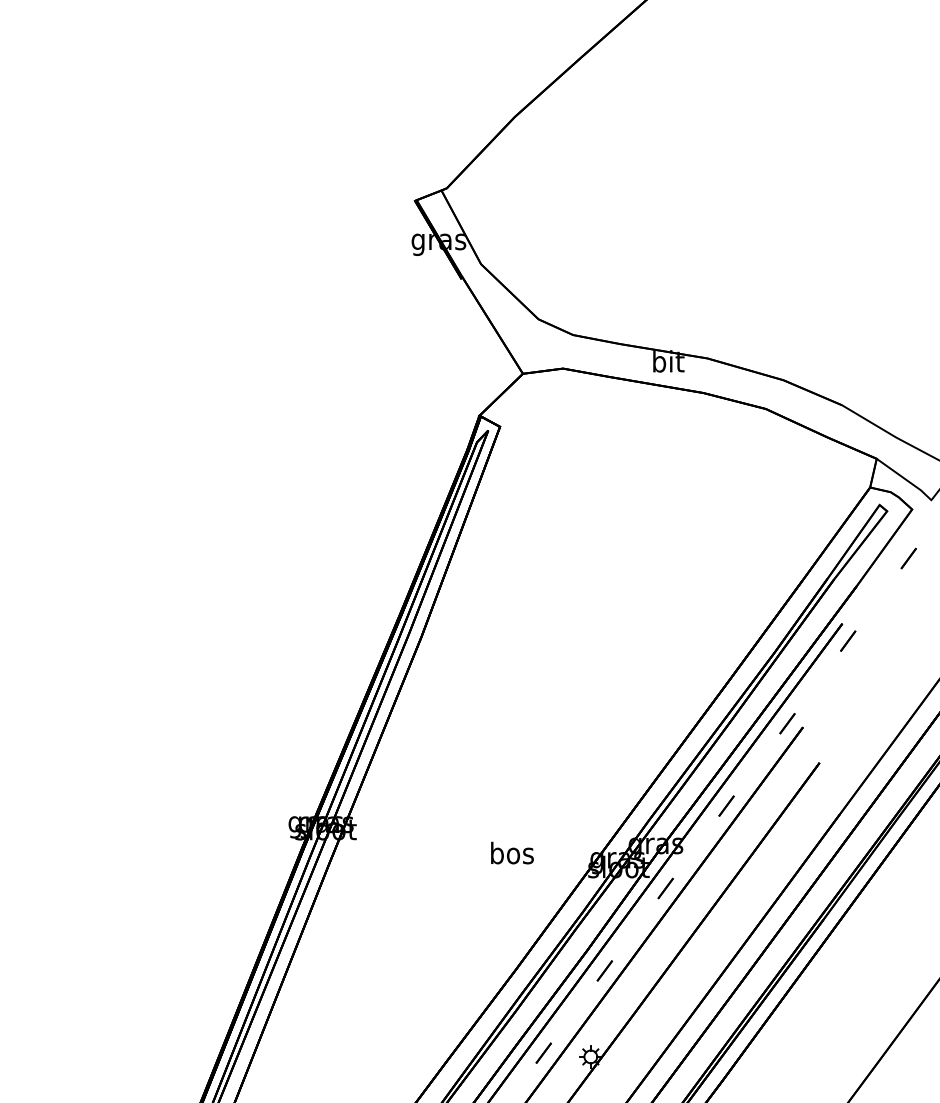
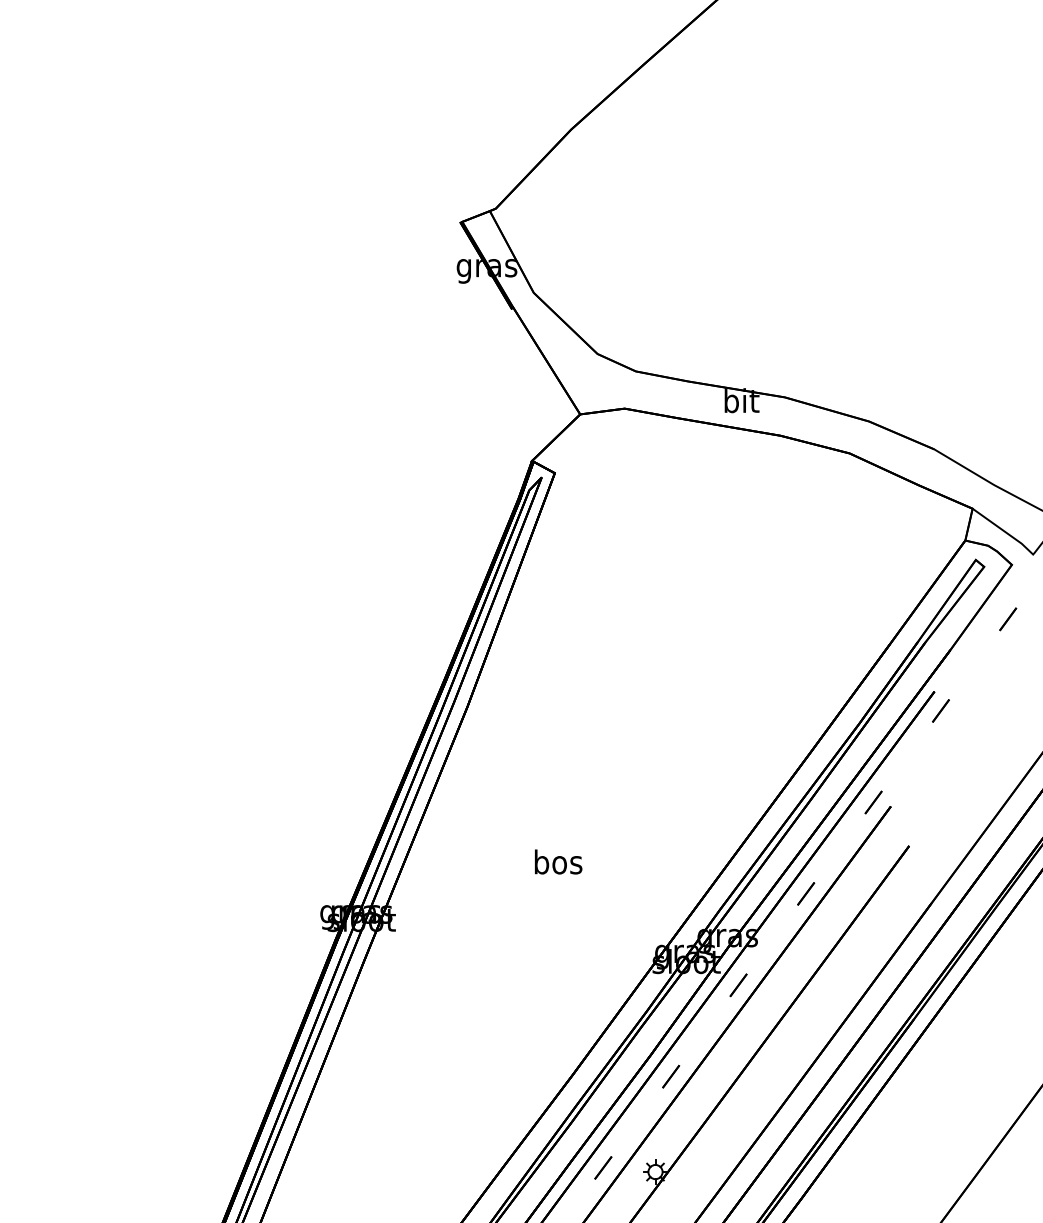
text: (512, 852) -> (558, 861), moved

